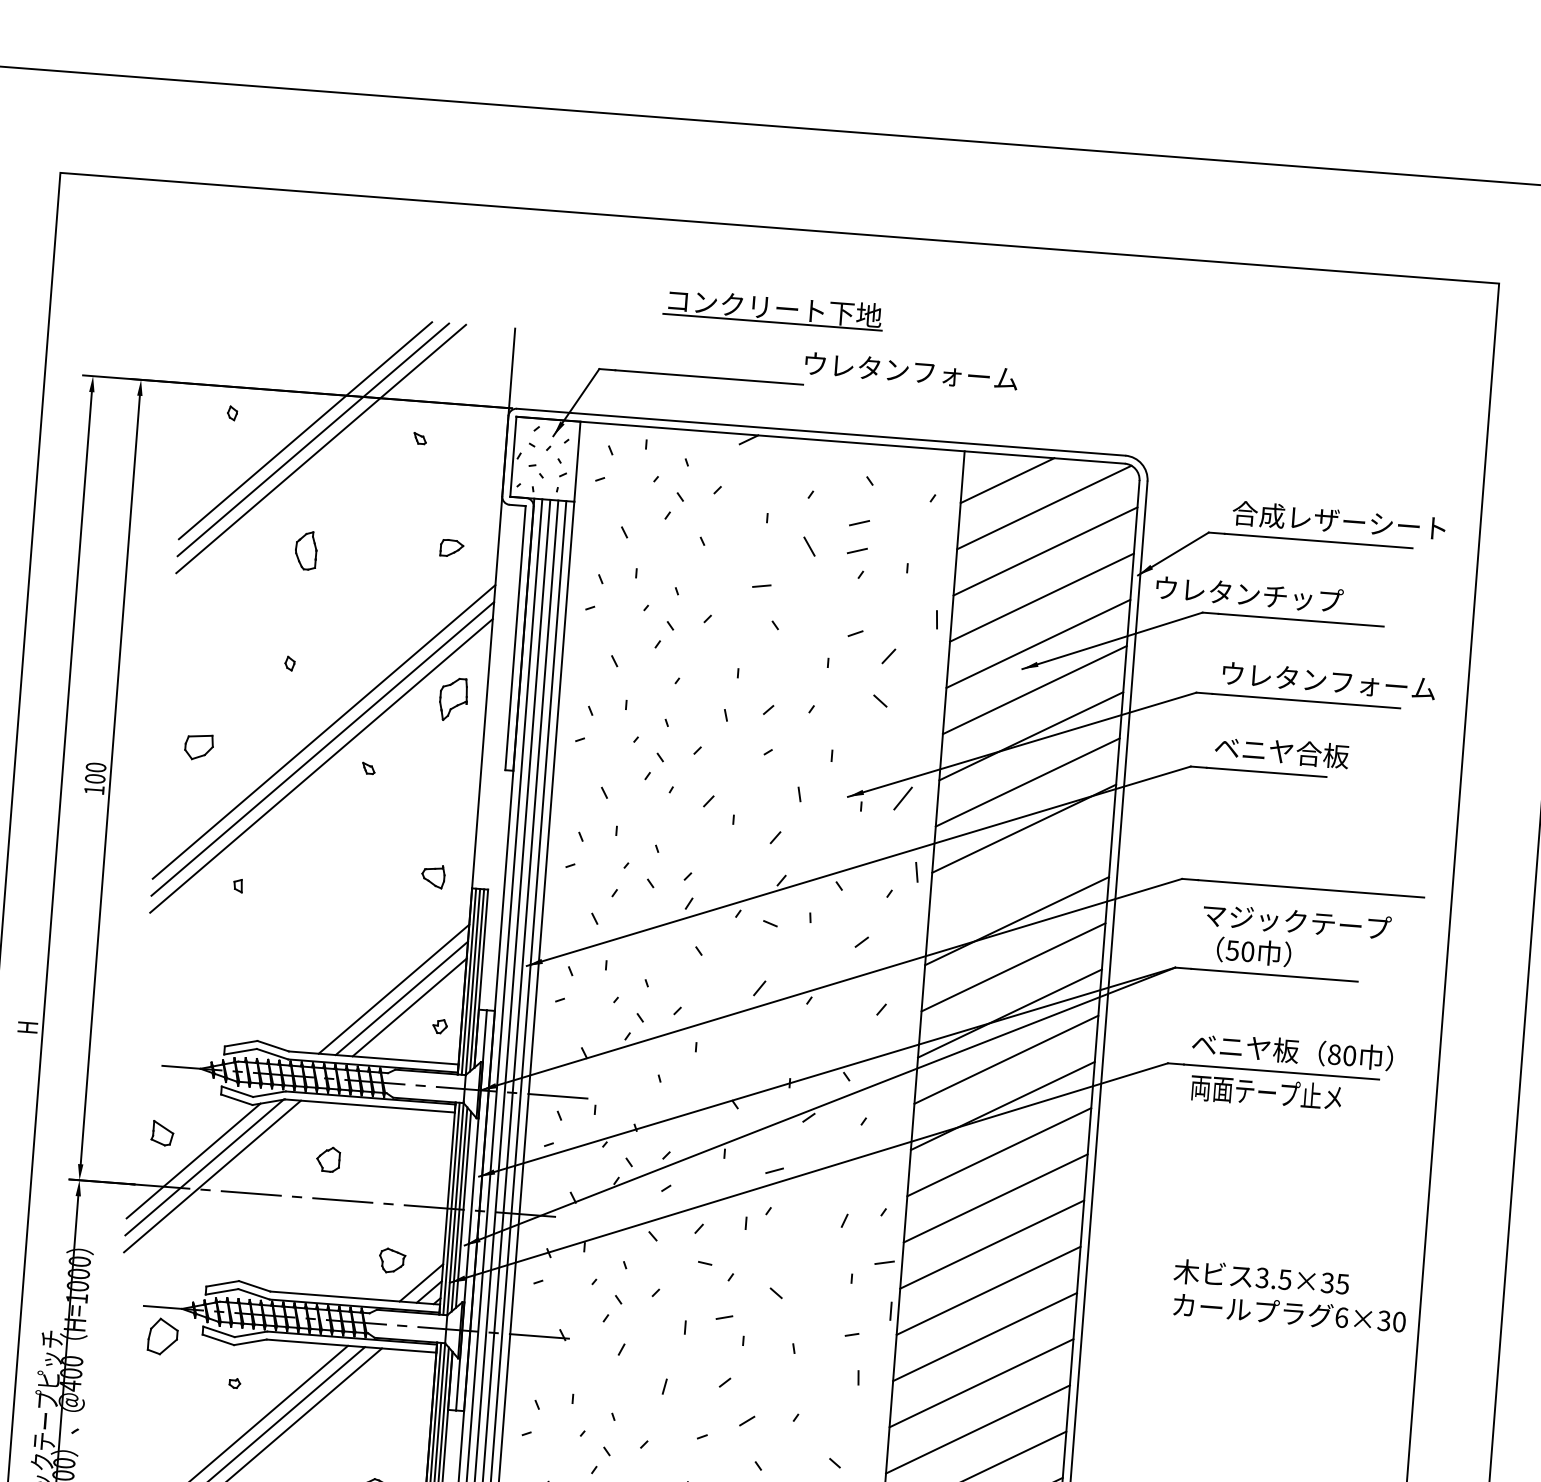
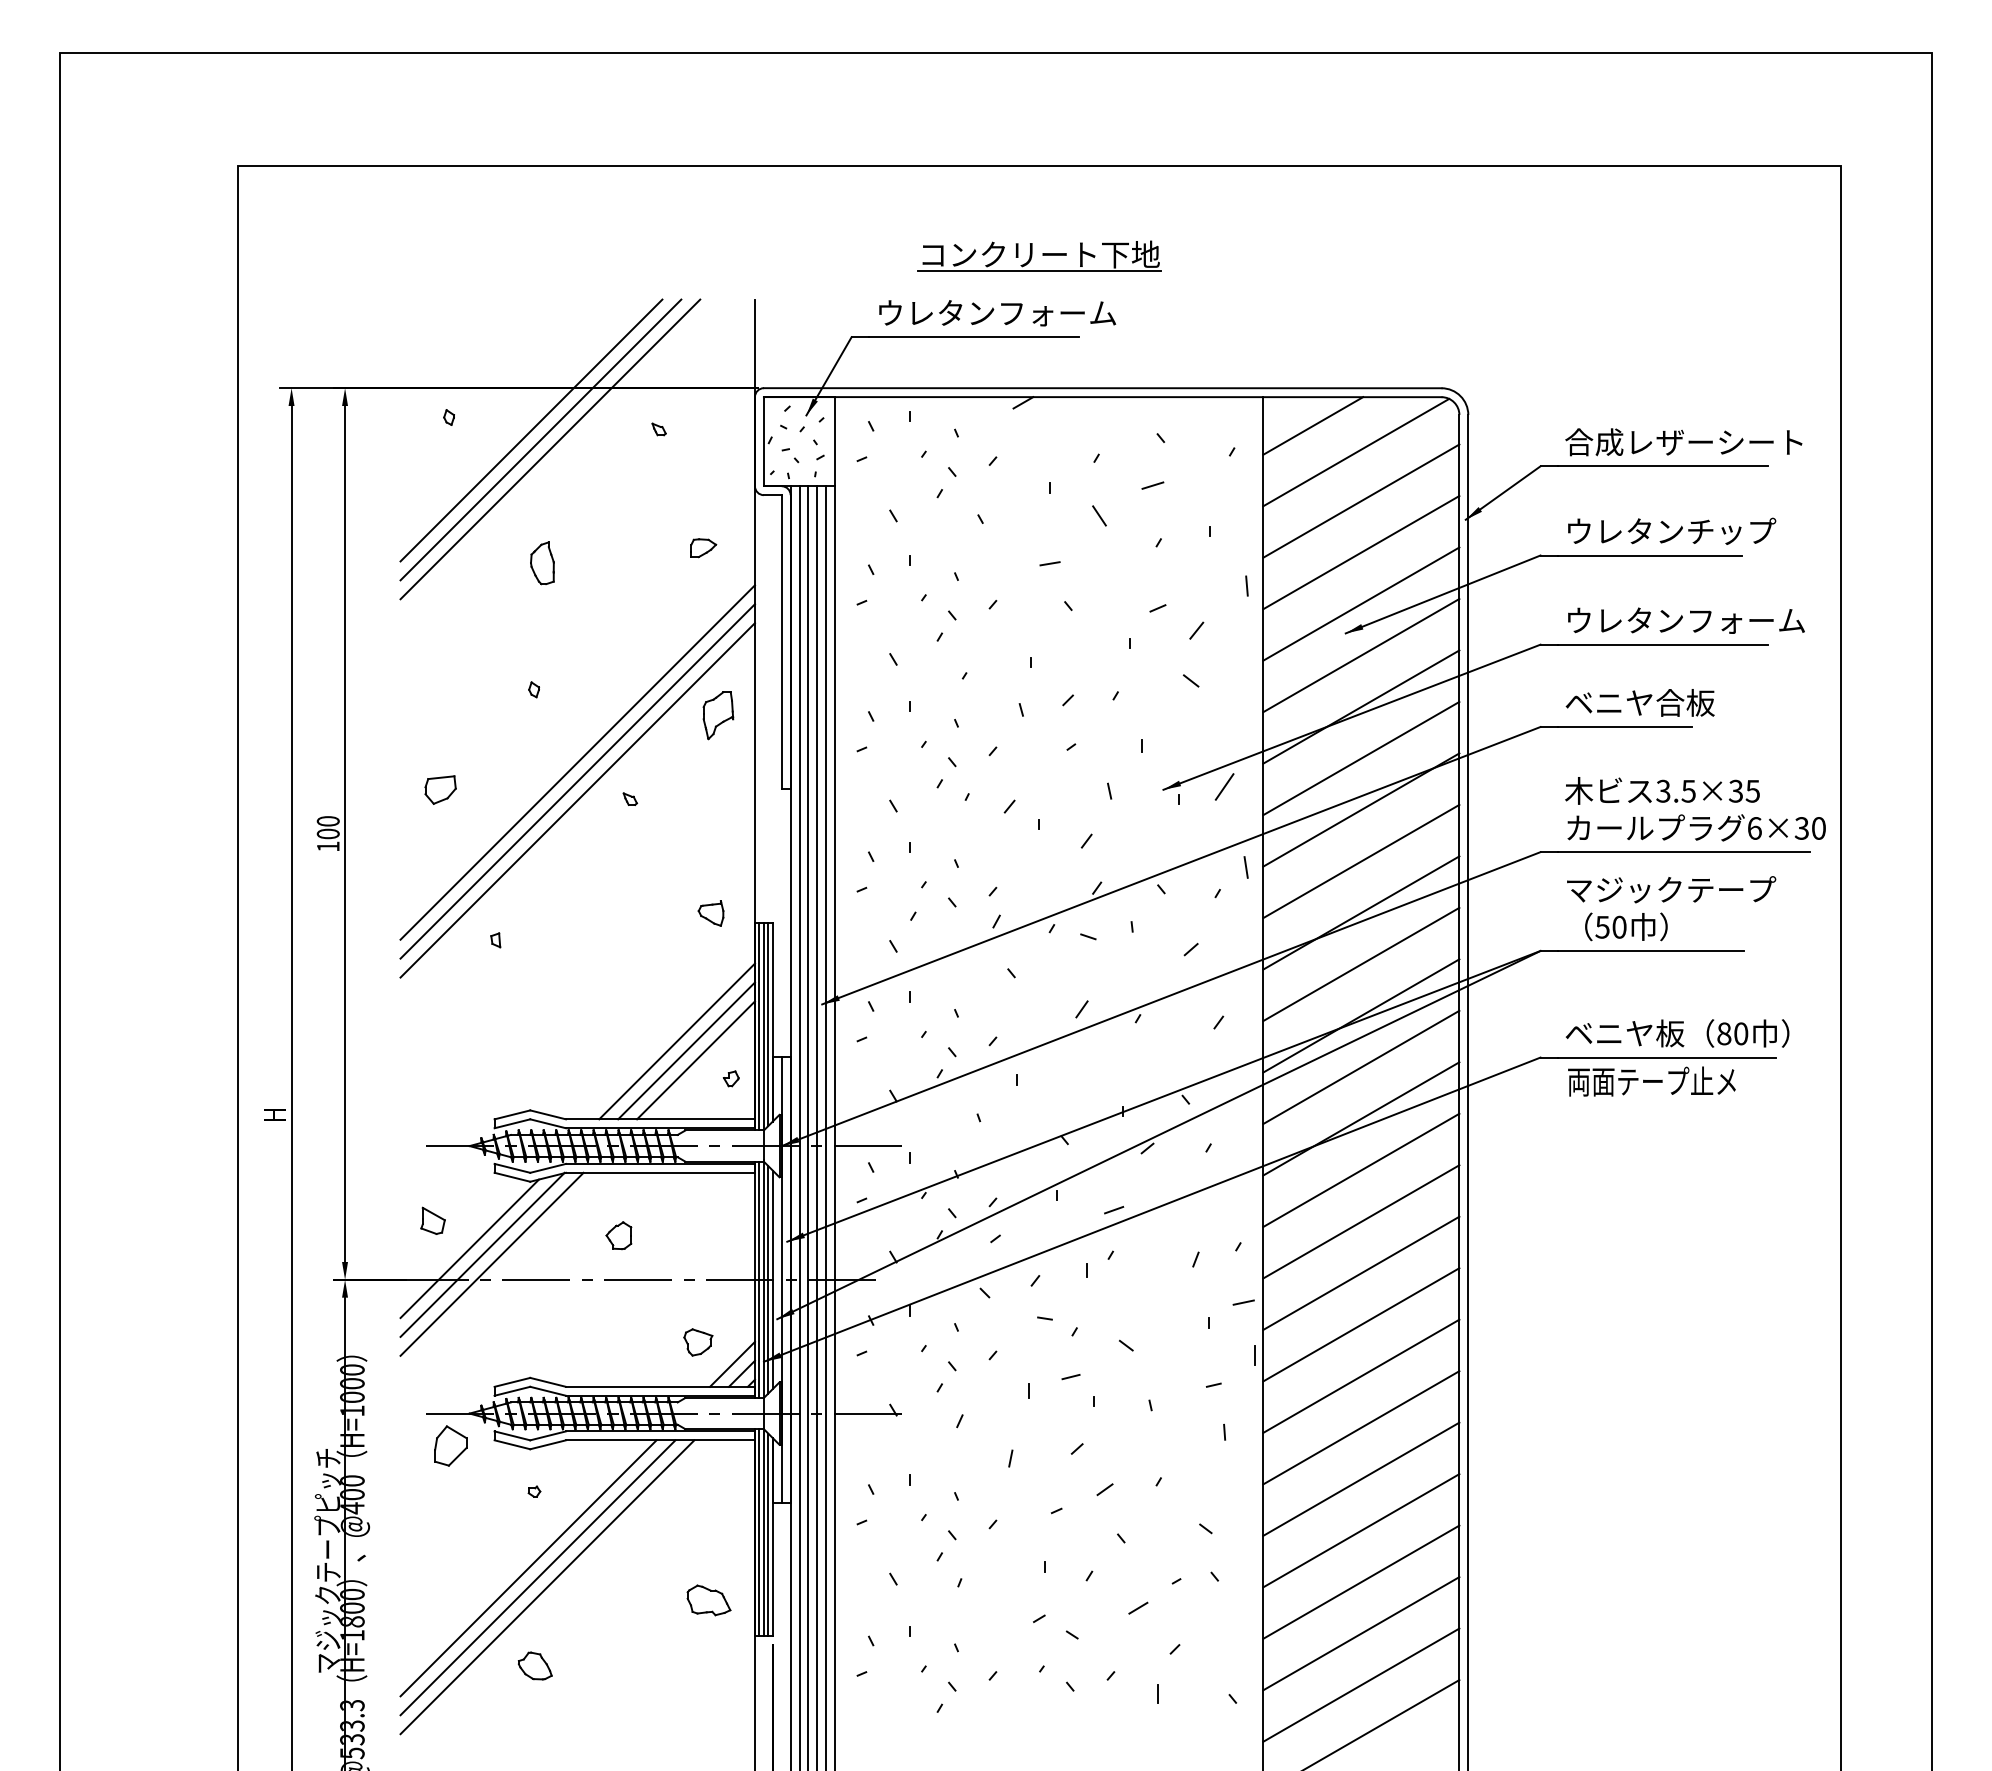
text: (911, 371) -> (997, 313), moved
line: (857, 550) -> (1152, 516), removed
text: (1250, 593) -> (1672, 530), moved
line: (1020, 874) -> (1361, 861), added
text: (1289, 1296) -> (1695, 809), moved

